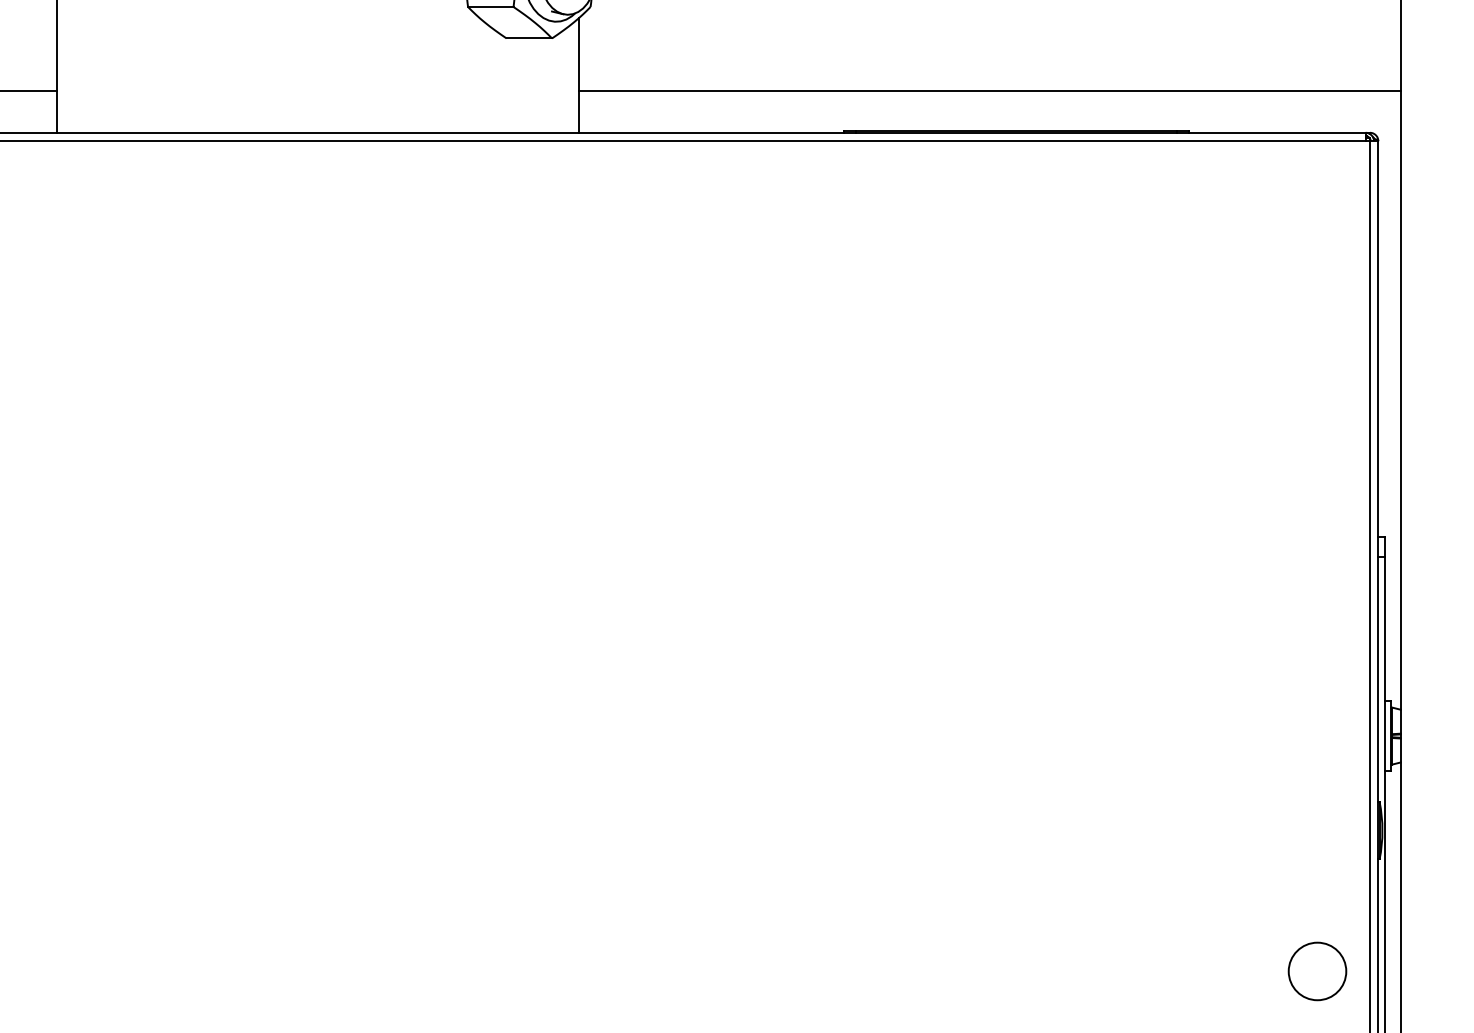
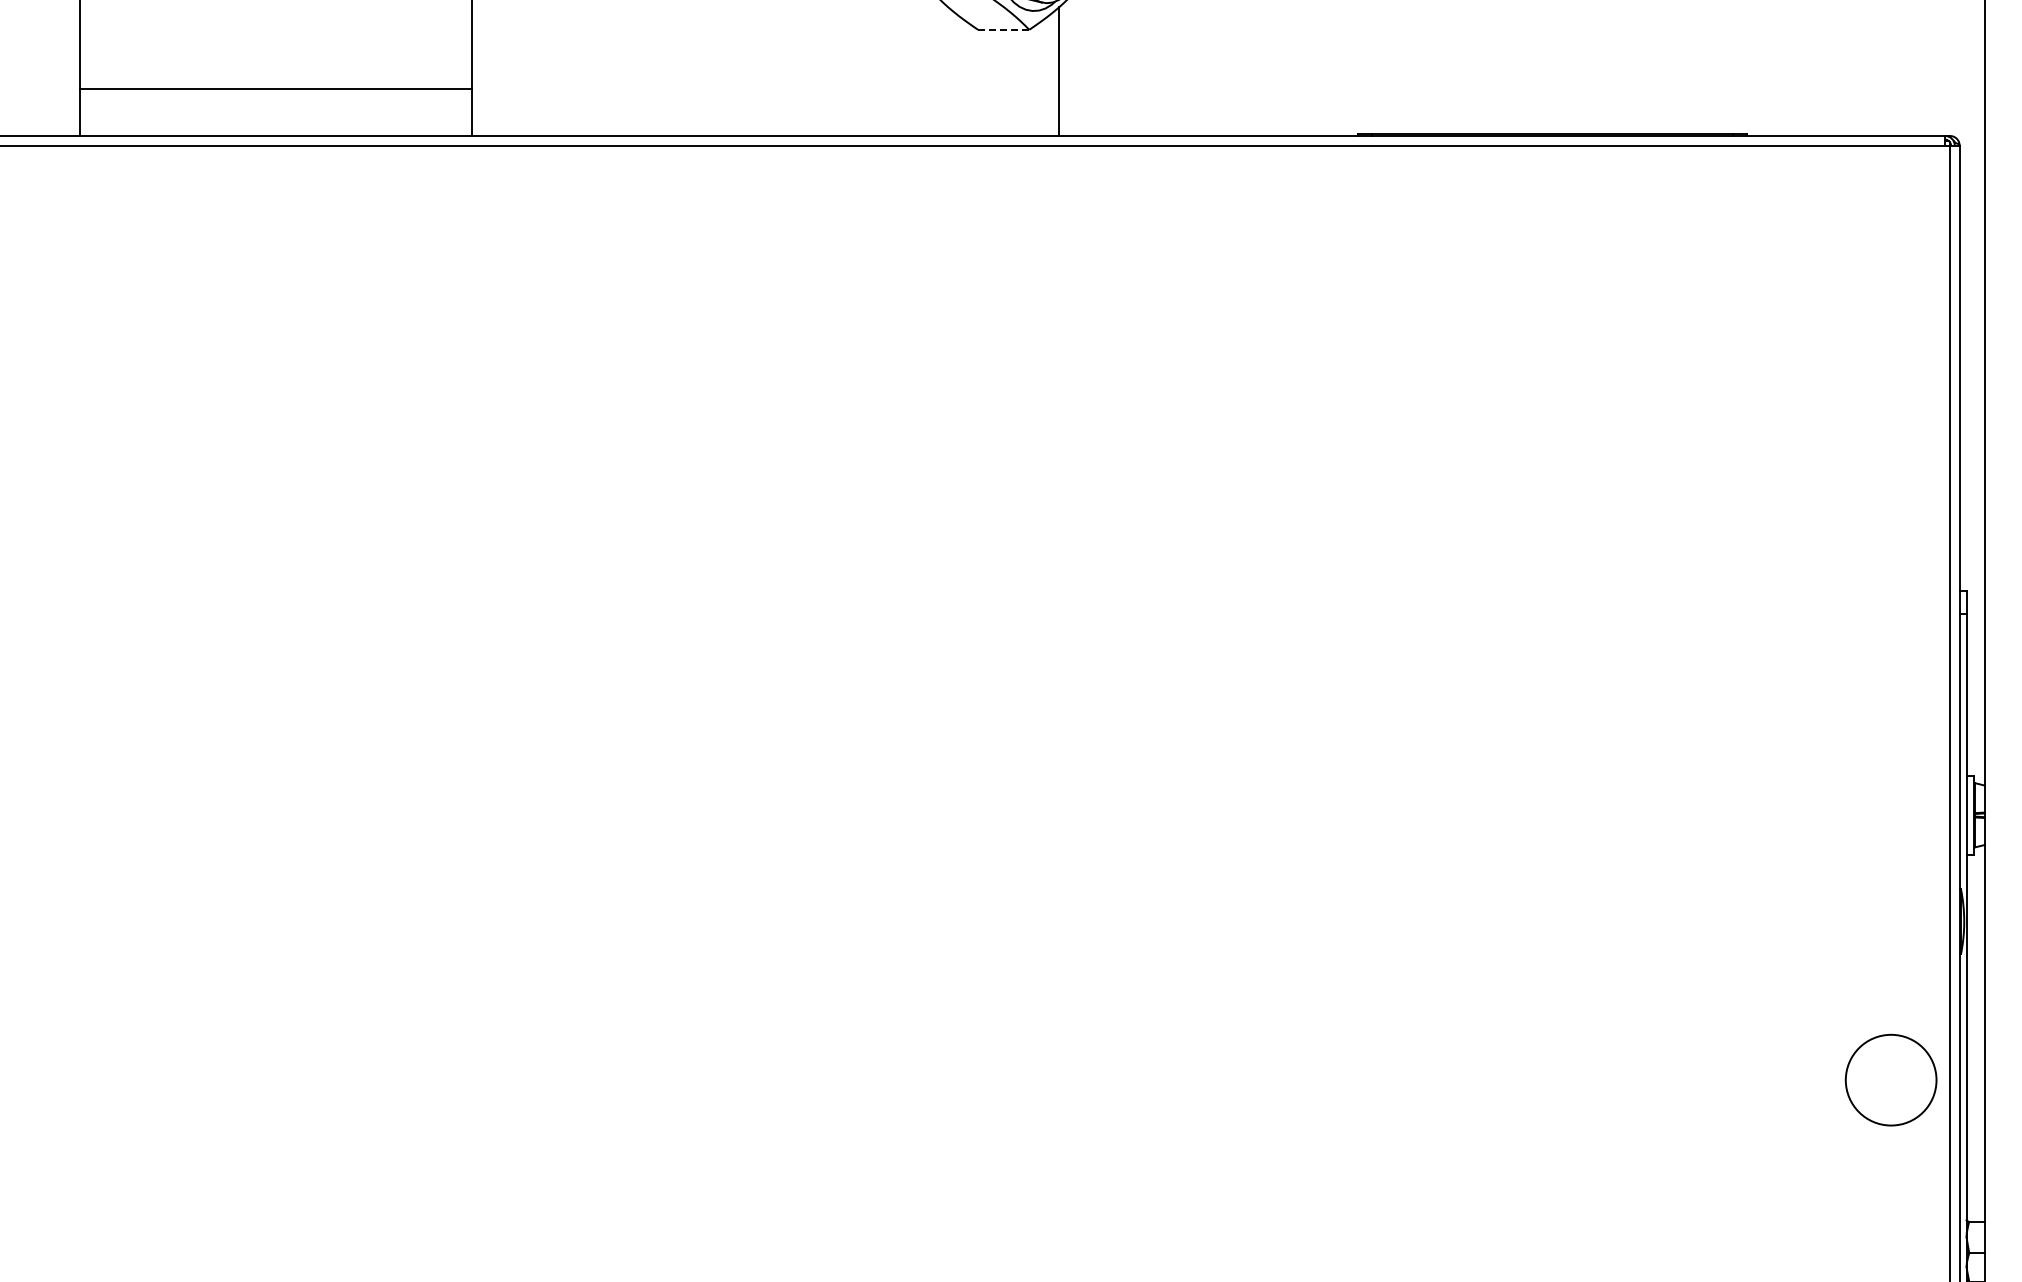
line: (529, 38) -> (1003, 29), solid -> dashed
line: (989, 90) -> (1521, 88), removed
circle: (1316, 971) -> (1890, 1080), size x1.4

